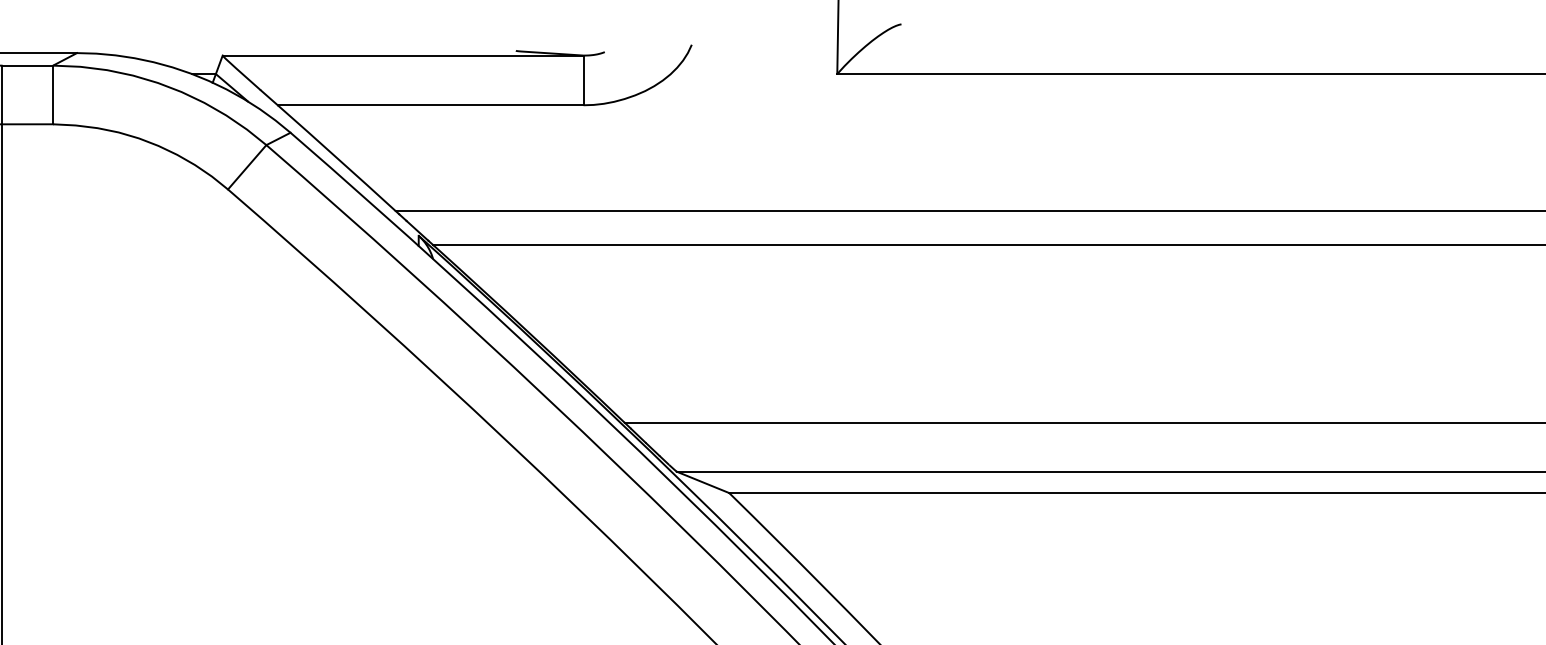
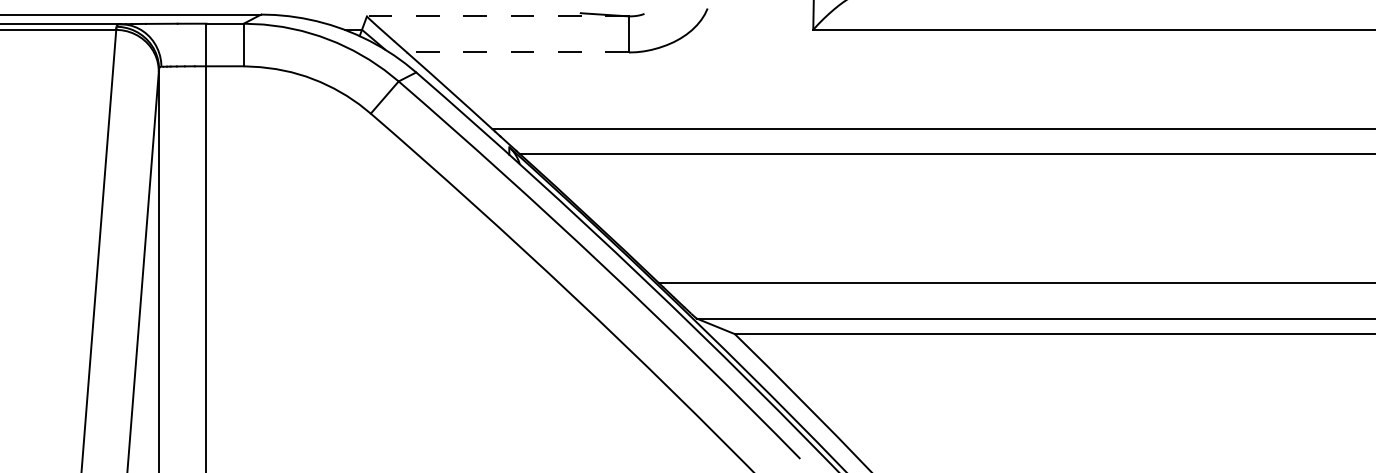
line: (402, 55) -> (497, 16), solid -> dashed
line: (429, 105) -> (517, 52), solid -> dashed

